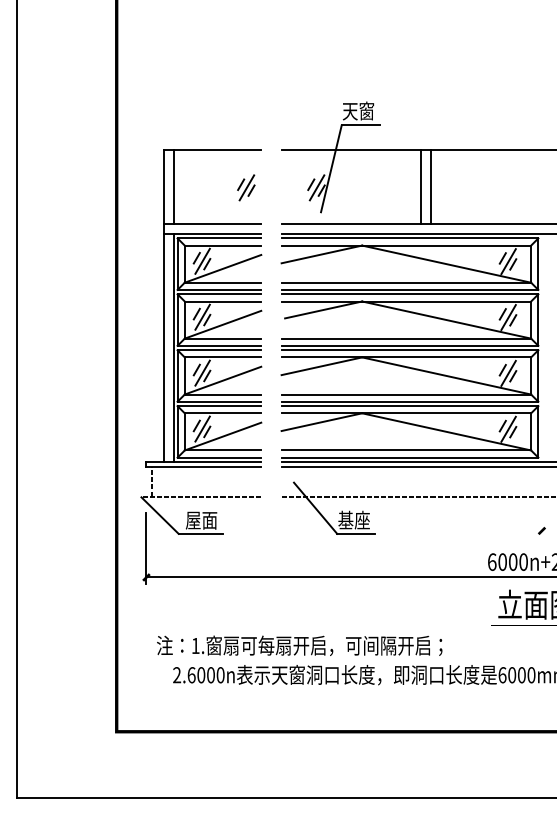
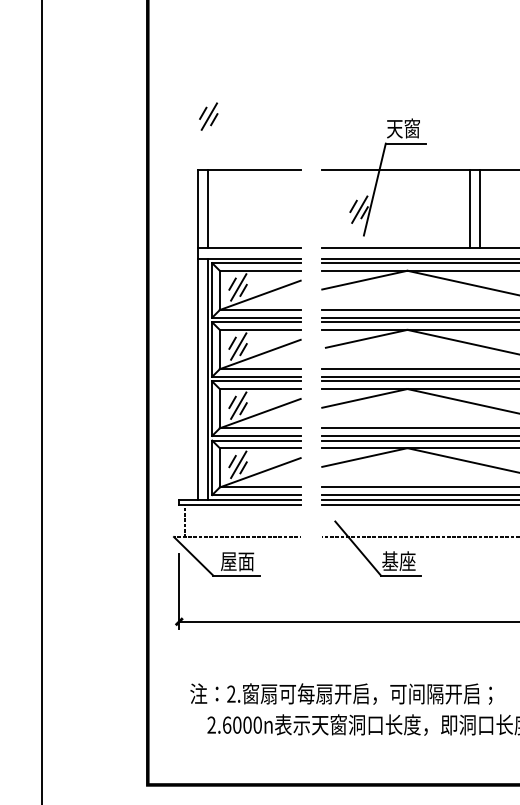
part: (246, 187) -> (208, 116), moved
text: (195, 645) -> (231, 693), 1. -> 2.

